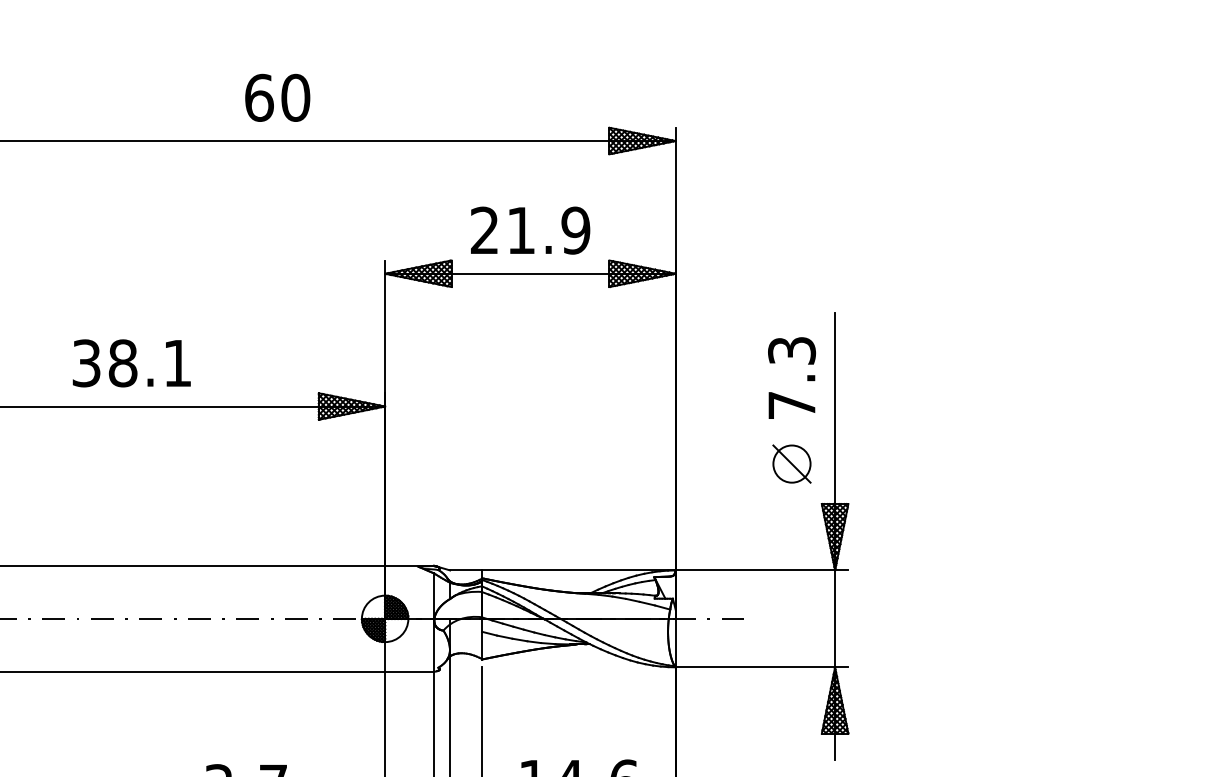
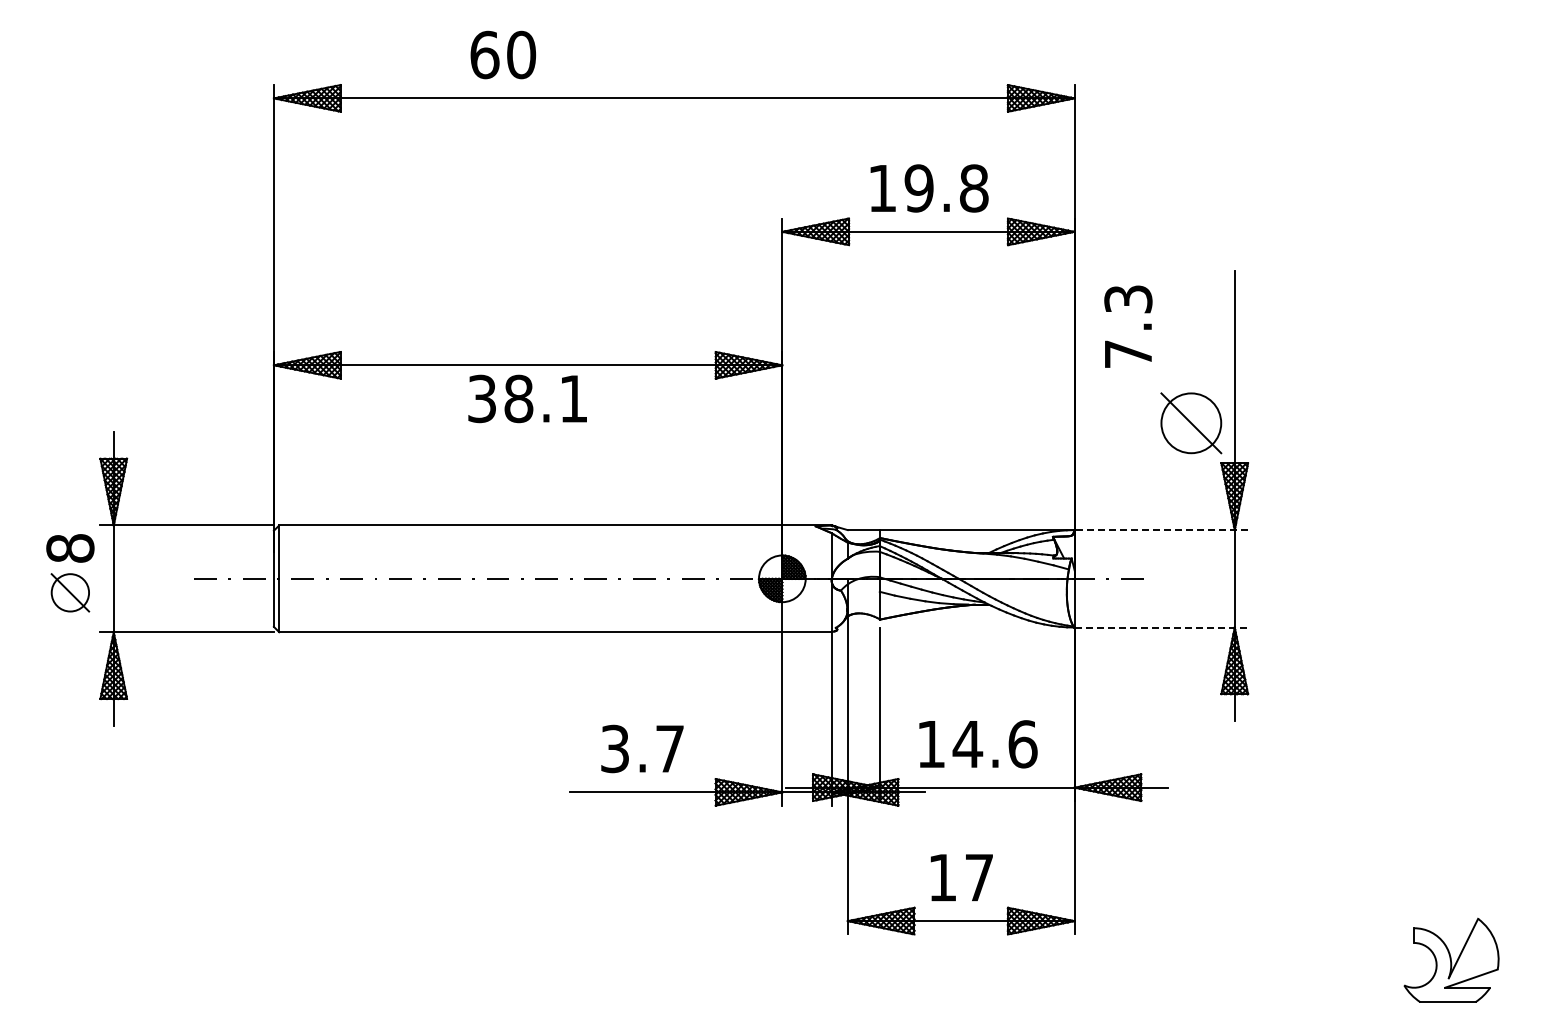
text: (276, 97) -> (502, 54), moved
text: (530, 230) -> (928, 188), 21.9 -> 19.8
text: (131, 362) -> (527, 398), moved
text: (792, 377) -> (1128, 326), moved
part: (792, 463) -> (1191, 422), size x1.6
line: (762, 570) -> (1161, 530), solid -> dashed
line: (762, 667) -> (1161, 627), solid -> dashed

